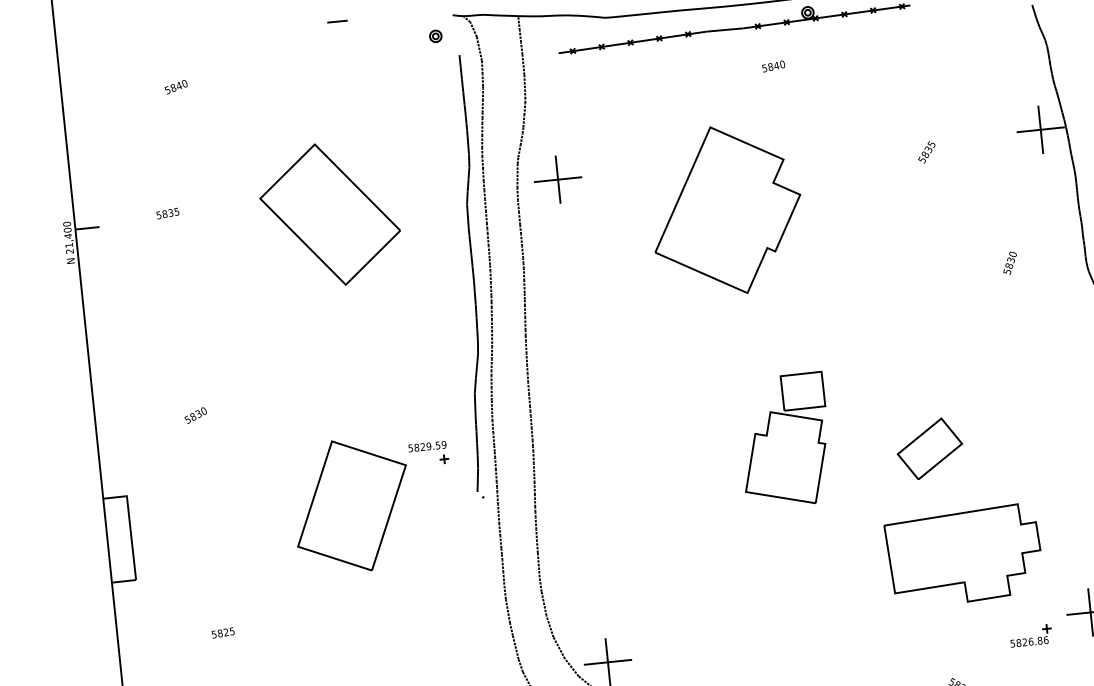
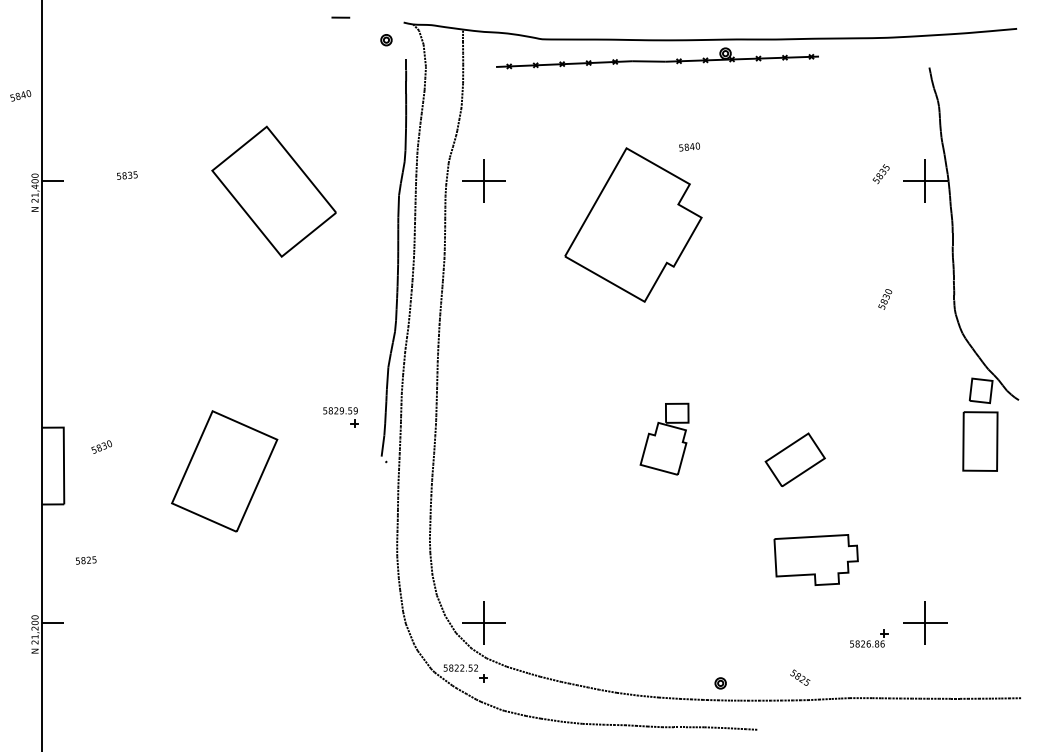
line: (337, 21) -> (340, 17), moved
text: (773, 65) -> (689, 146), moved
text: (175, 86) -> (20, 95), moved
text: (926, 152) -> (880, 174), moved
text: (195, 414) -> (101, 446), moved
part: (784, 441) -> (664, 439), size x0.6
part: (351, 505) -> (224, 471), moved
part: (963, 555) -> (815, 559), size x0.6
text: (223, 632) -> (86, 560), moved

